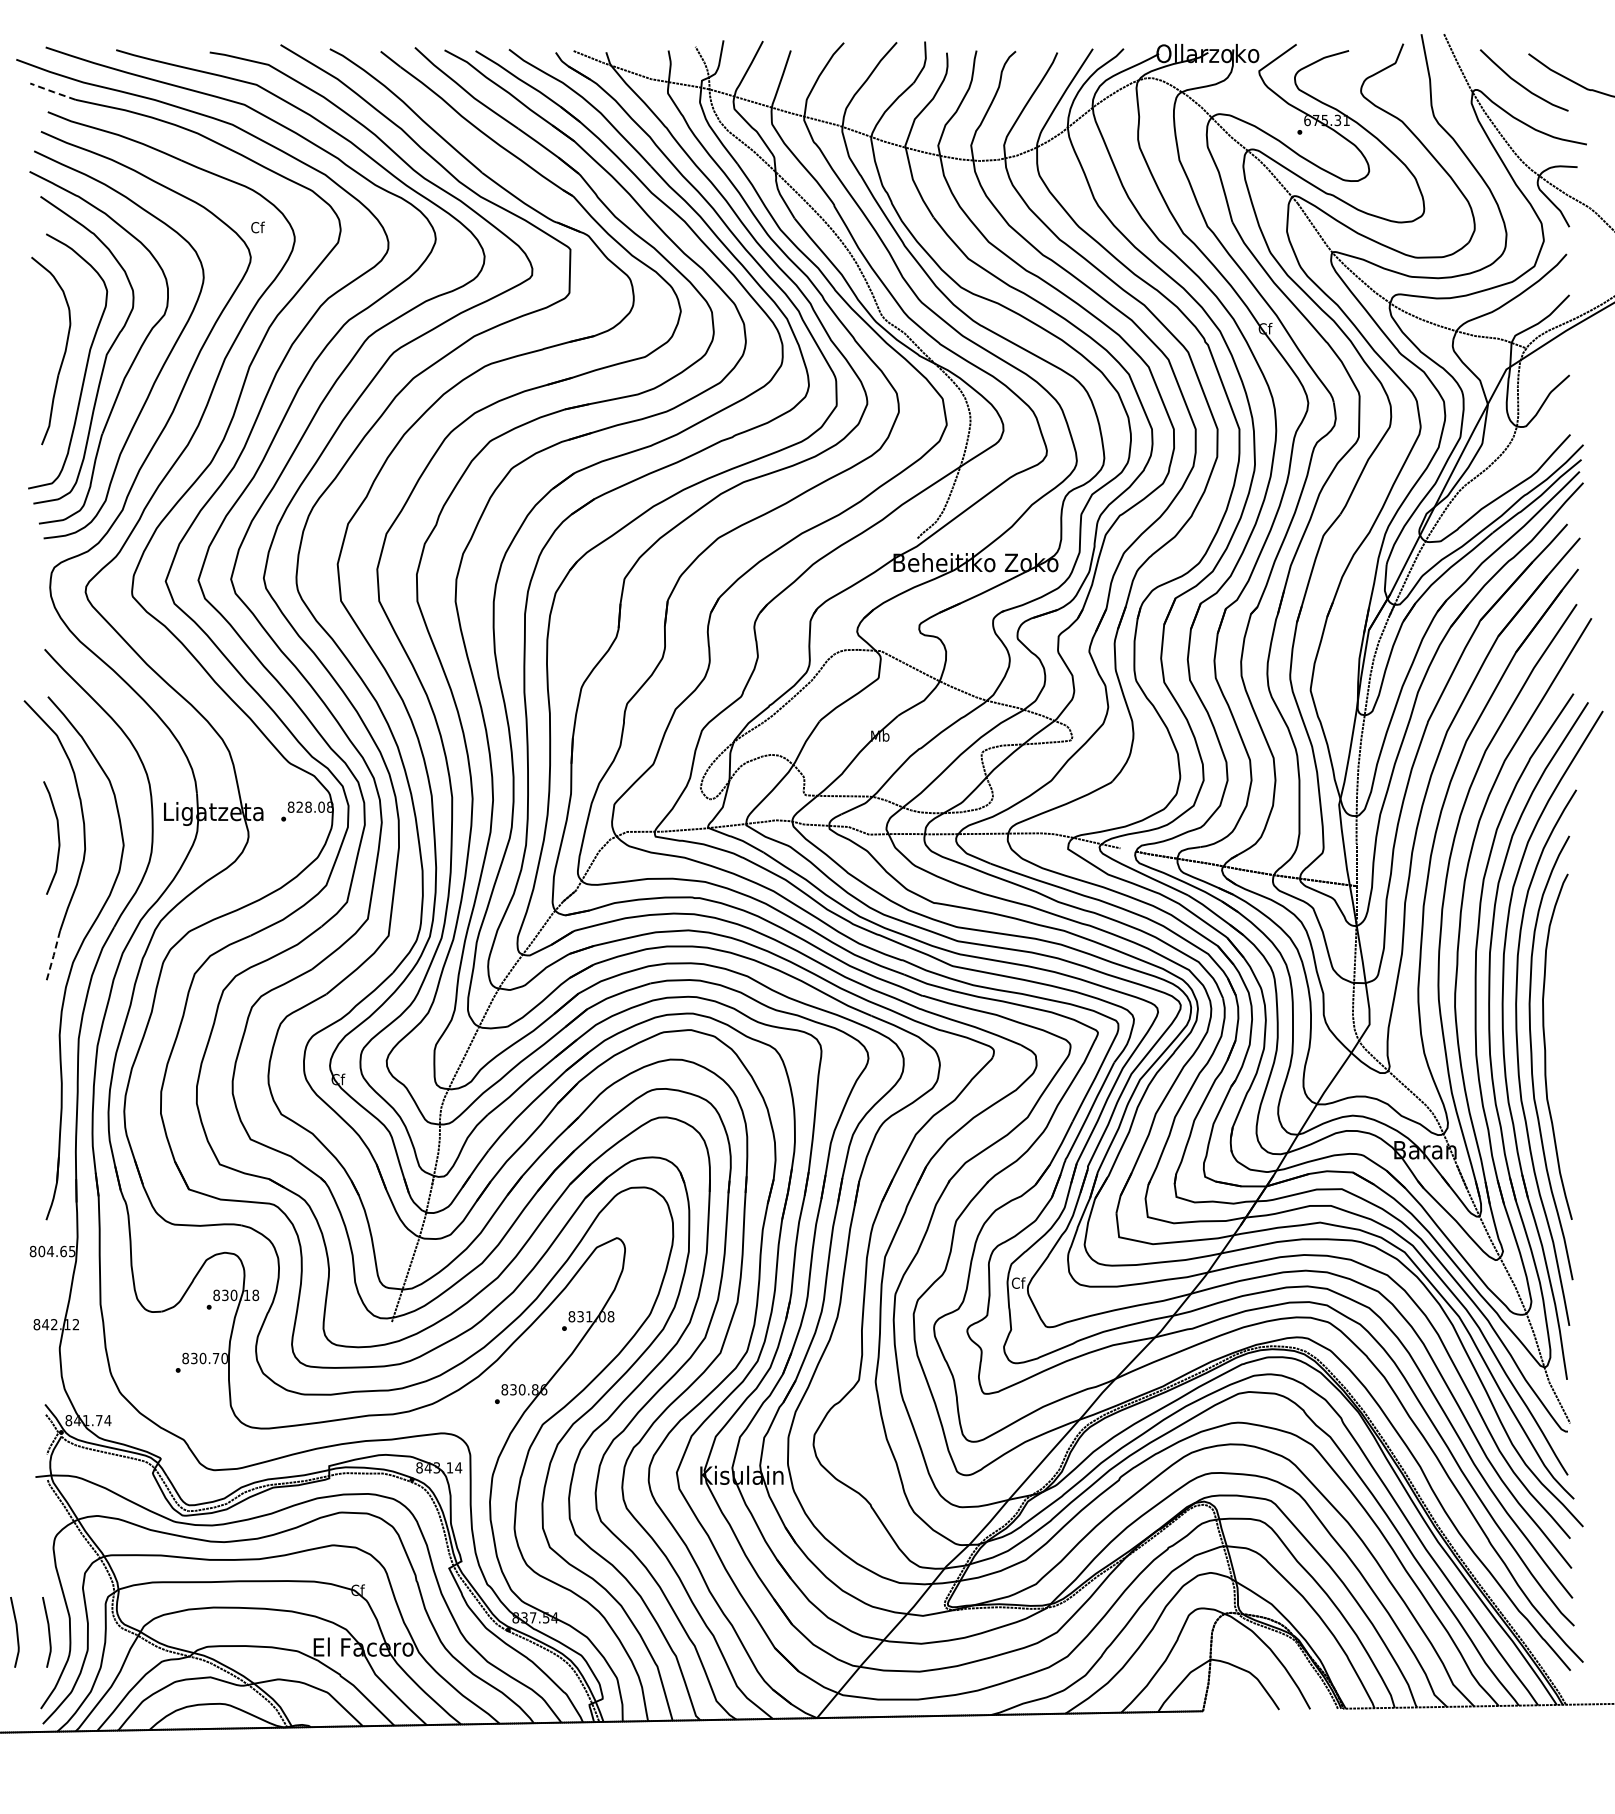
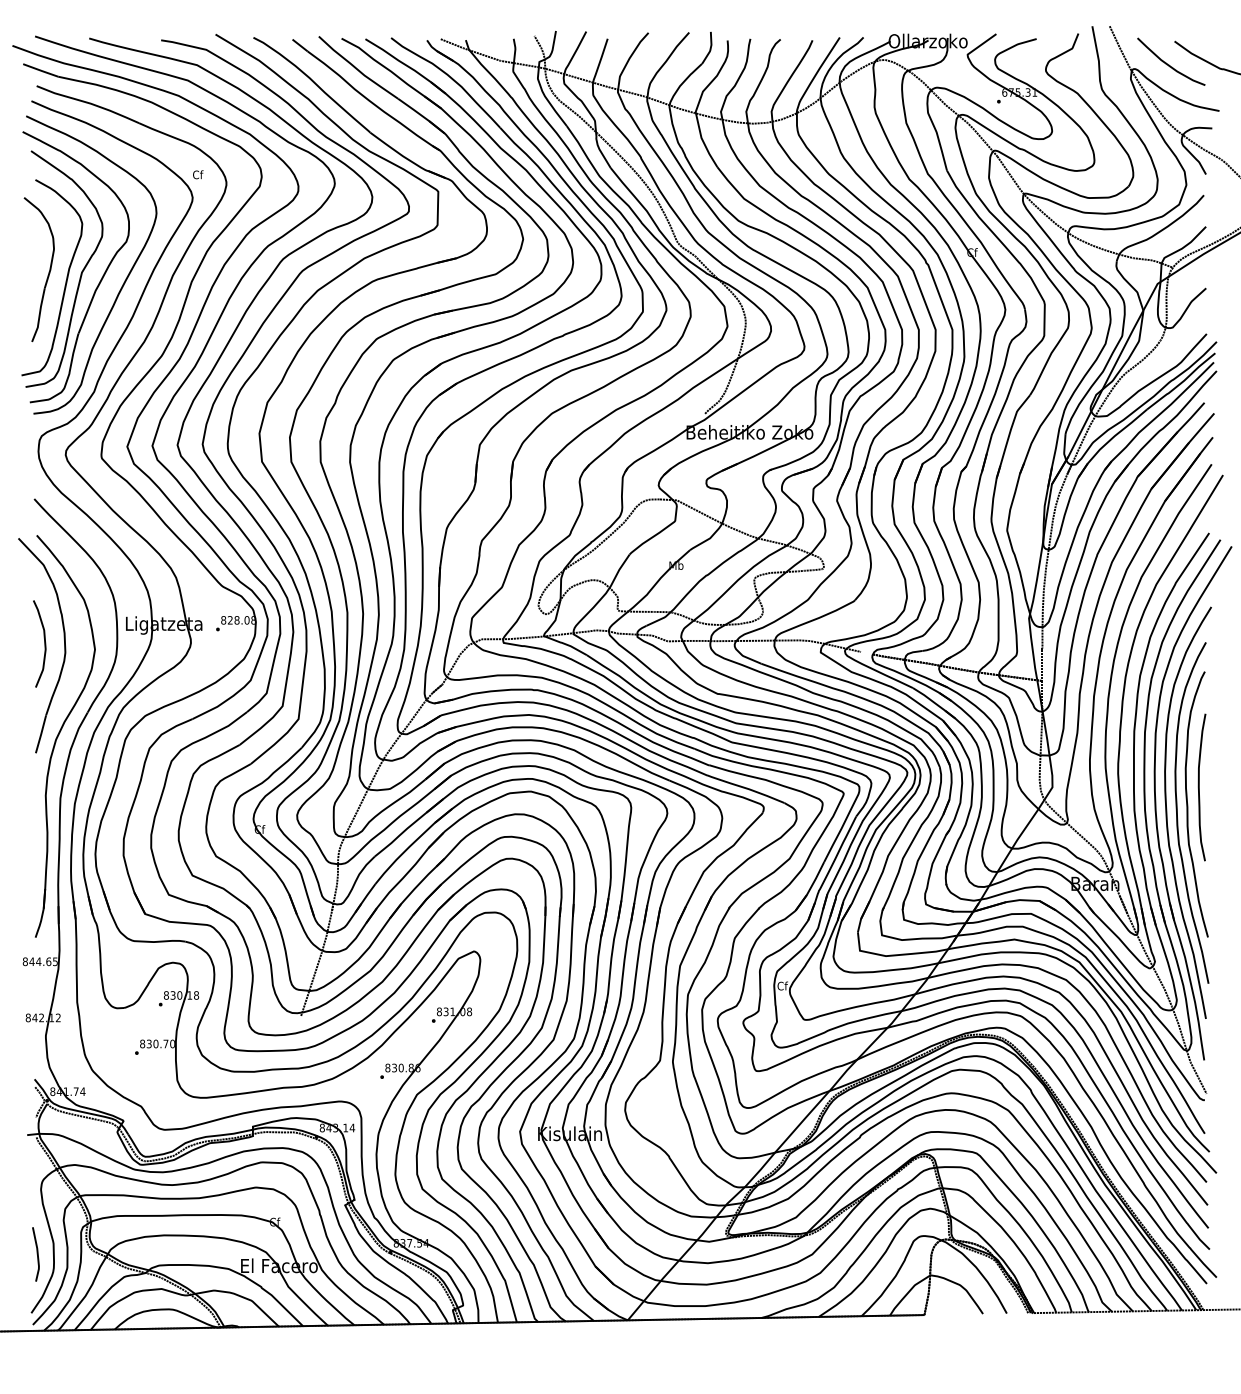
line: (52, 91) -> (40, 70), dashed -> solid
line: (53, 955) -> (41, 734), dashed -> solid
curve: (1560, 1024) -> (1199, 787), added
text: (41, 1251) -> (31, 961), 804.65 -> 844.65
line: (16, 1632) -> (12, 1254), removed

